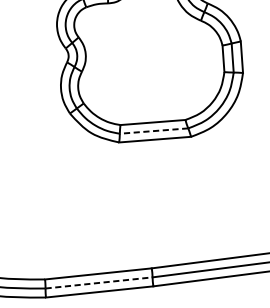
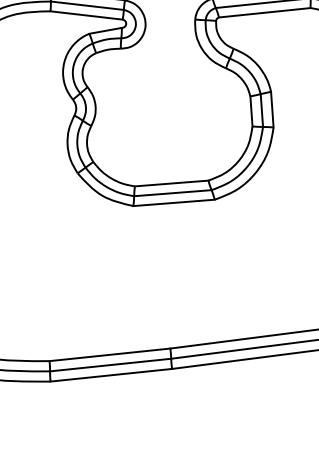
line: (153, 131) -> (172, 193), dashed -> solid
line: (98, 283) -> (110, 365), dashed -> solid

